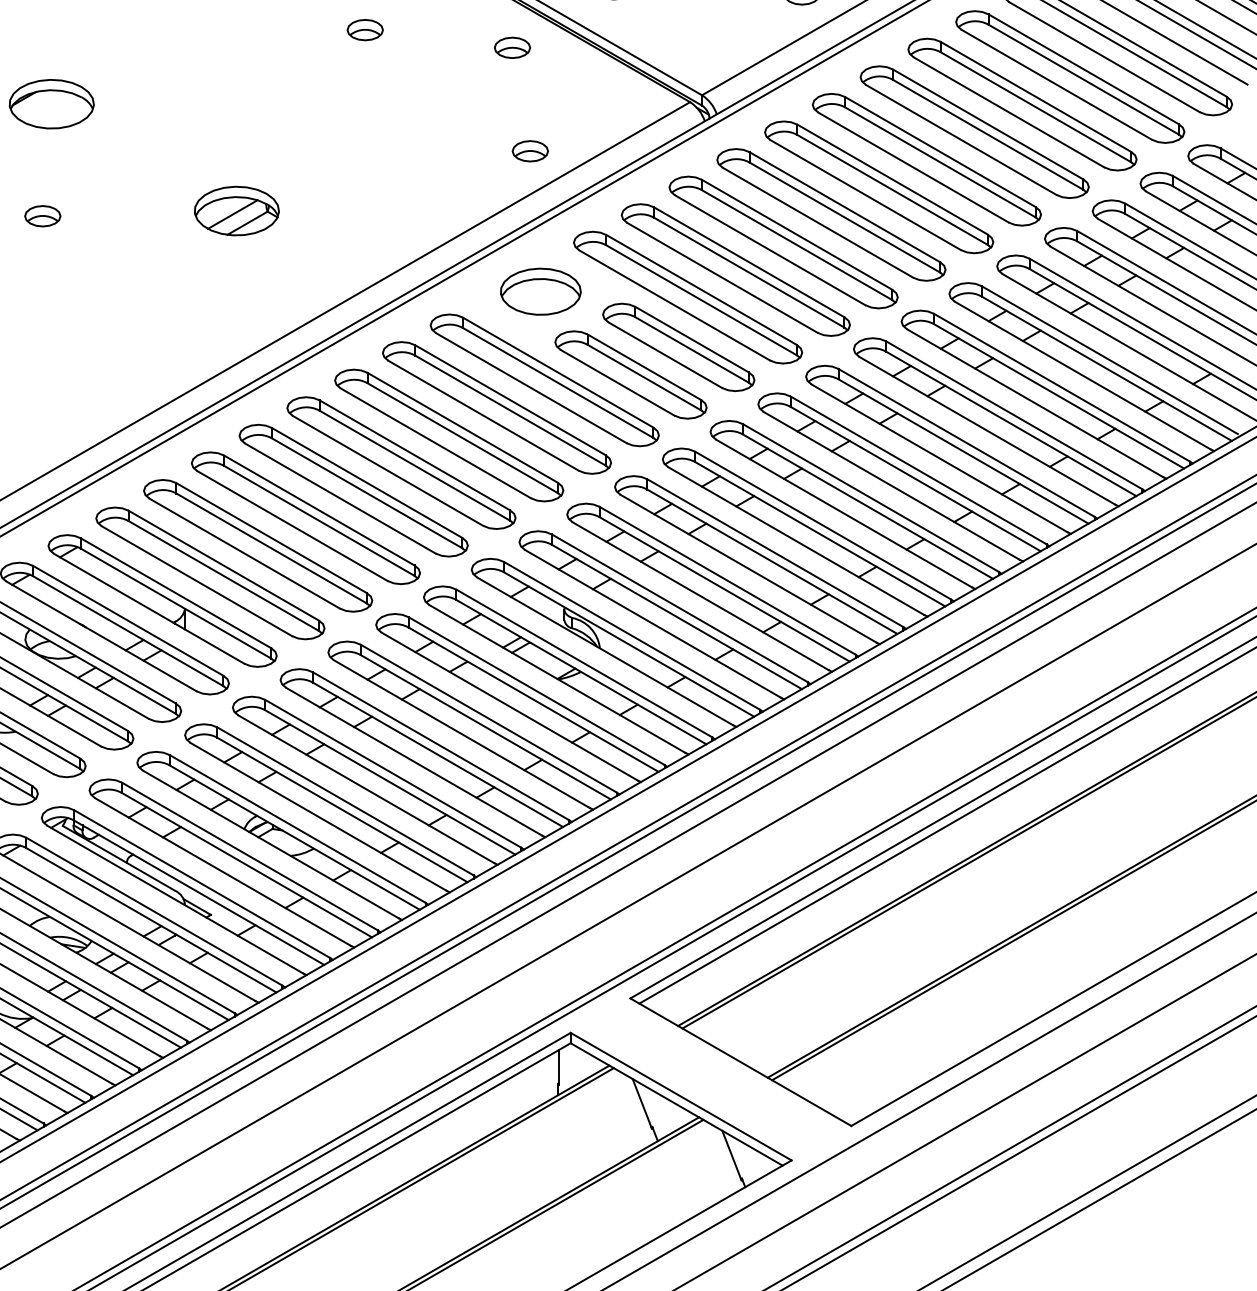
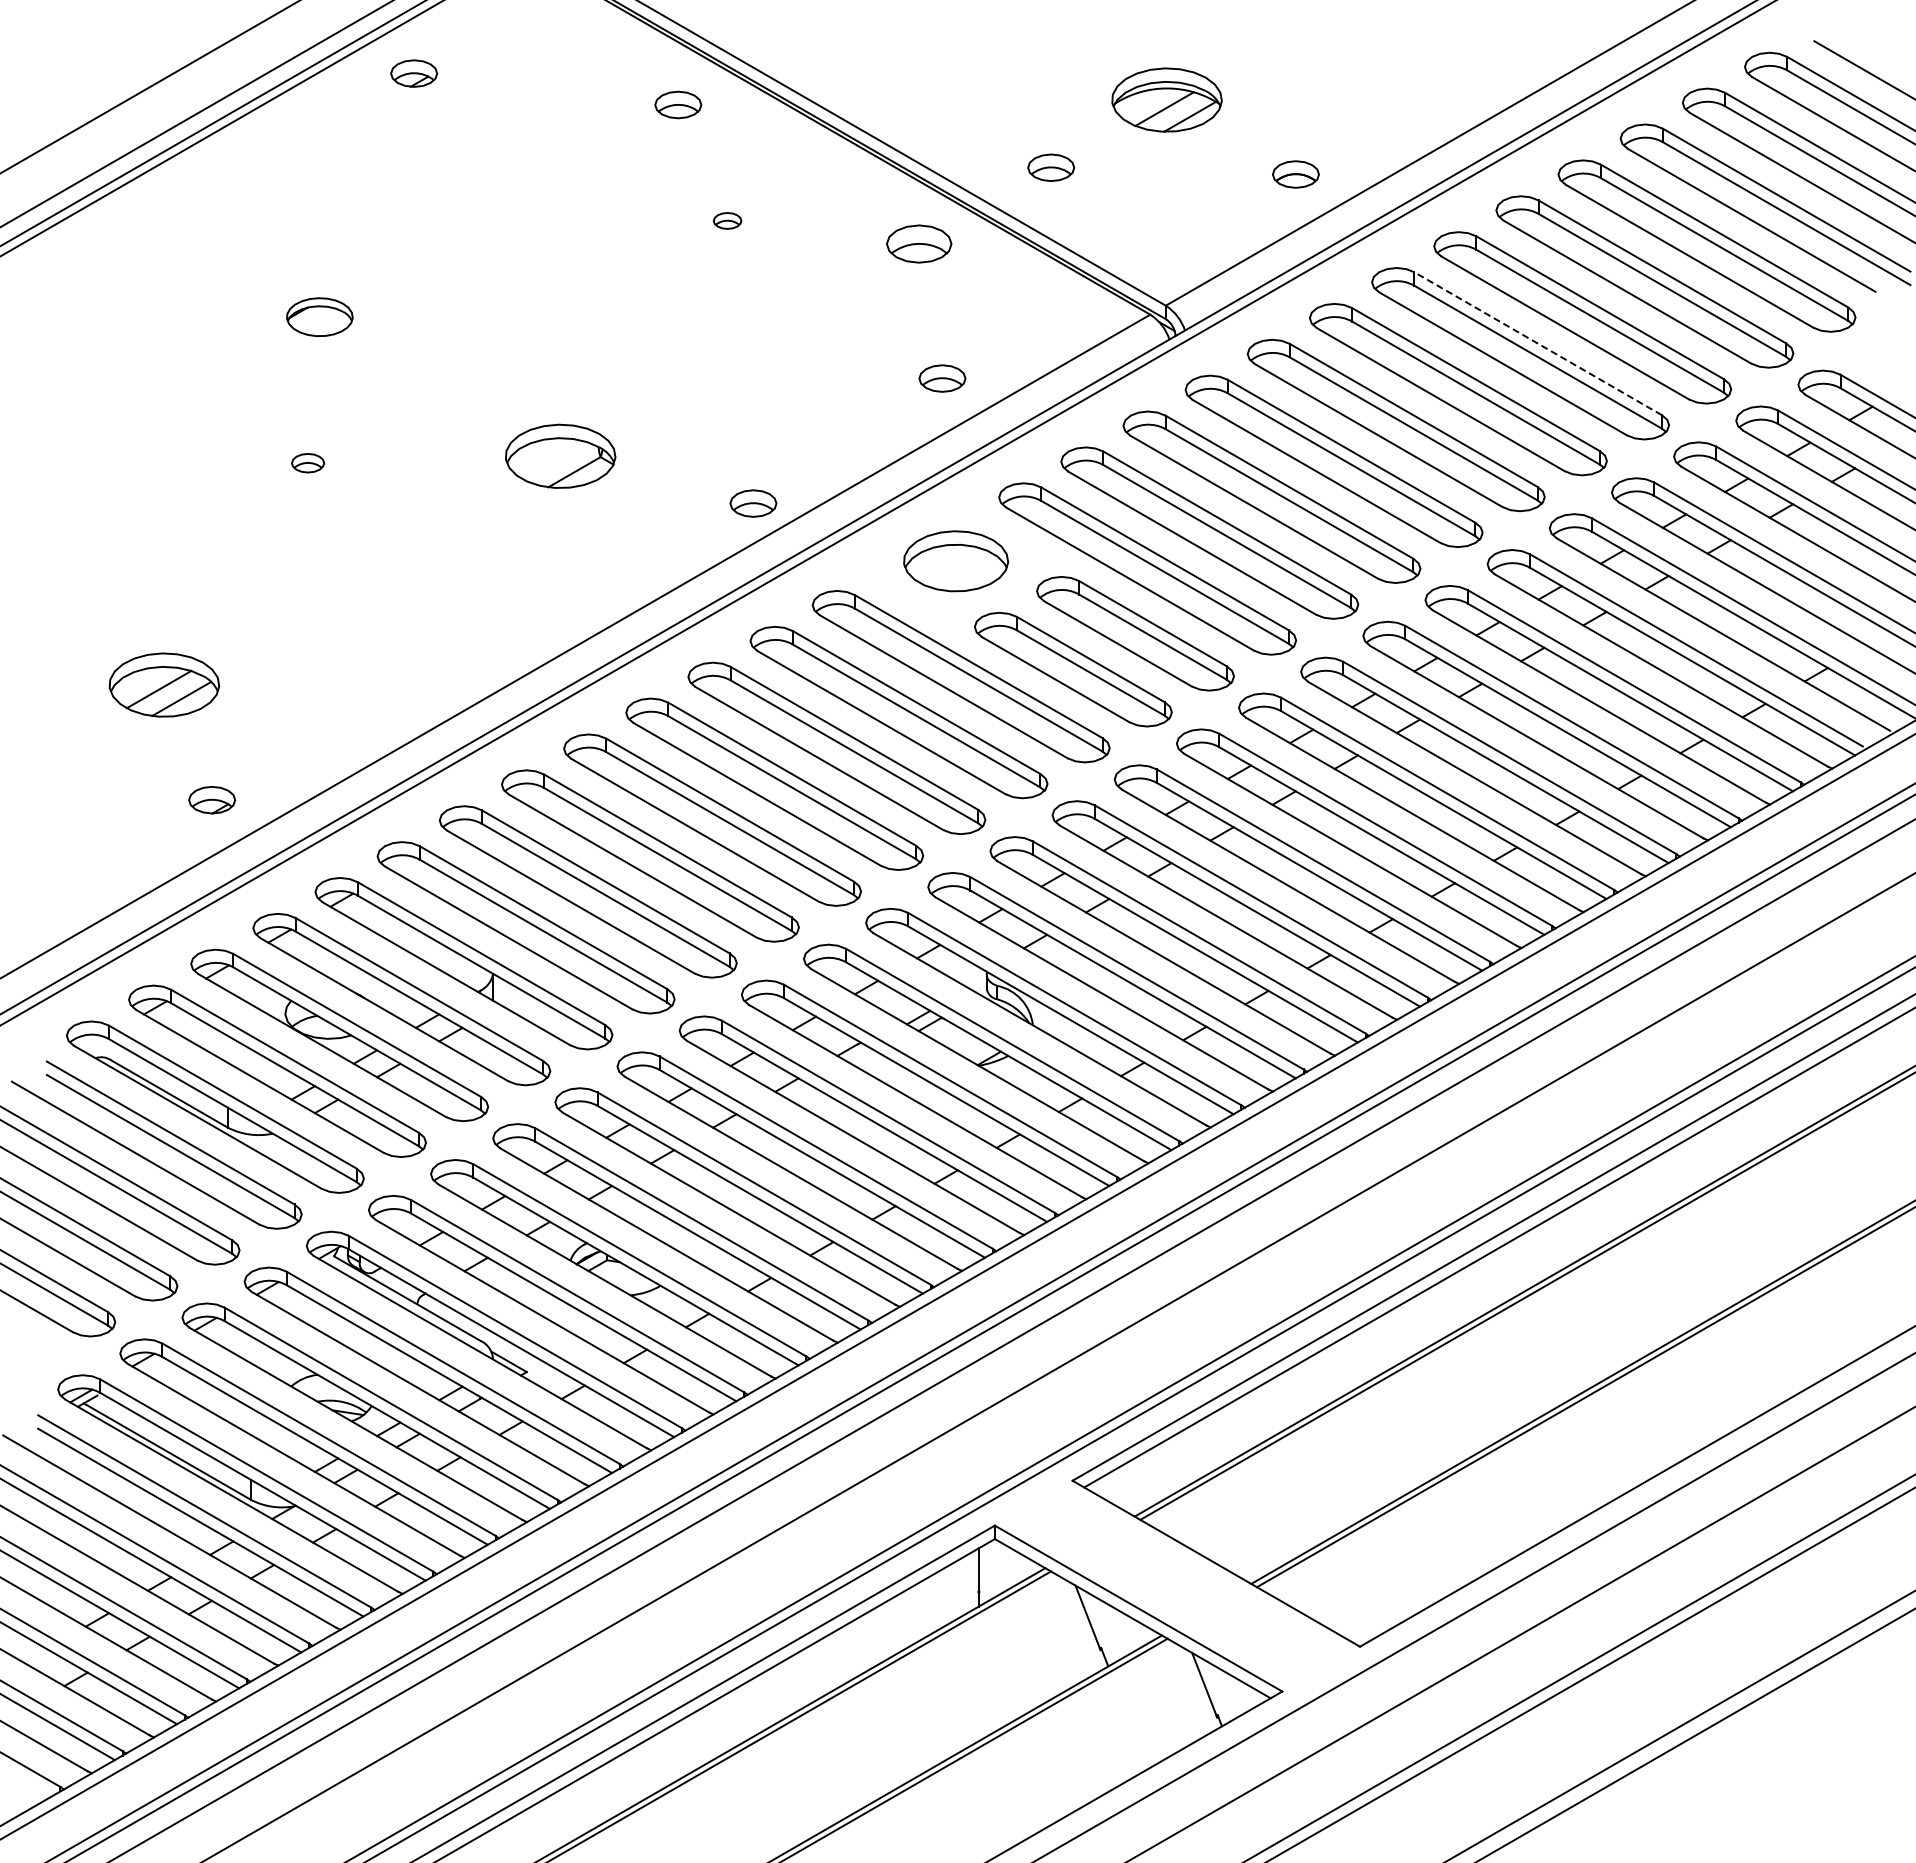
part: (365, 29) -> (727, 220), size x0.6
part: (511, 47) -> (918, 243), size x1.4
part: (51, 103) -> (319, 316), size x0.6
line: (988, 124) -> (1538, 343), solid -> dashed
line: (232, 214) -> (555, 460), removed
part: (42, 216) -> (307, 463), size x0.7
part: (385, 247) -> (753, 503), added

